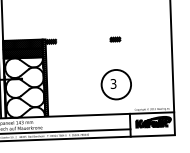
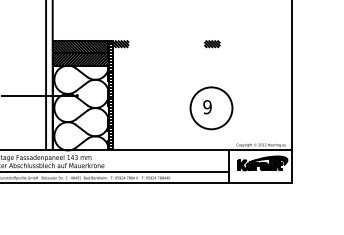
text: (113, 84) -> (207, 107), 3 -> 9

